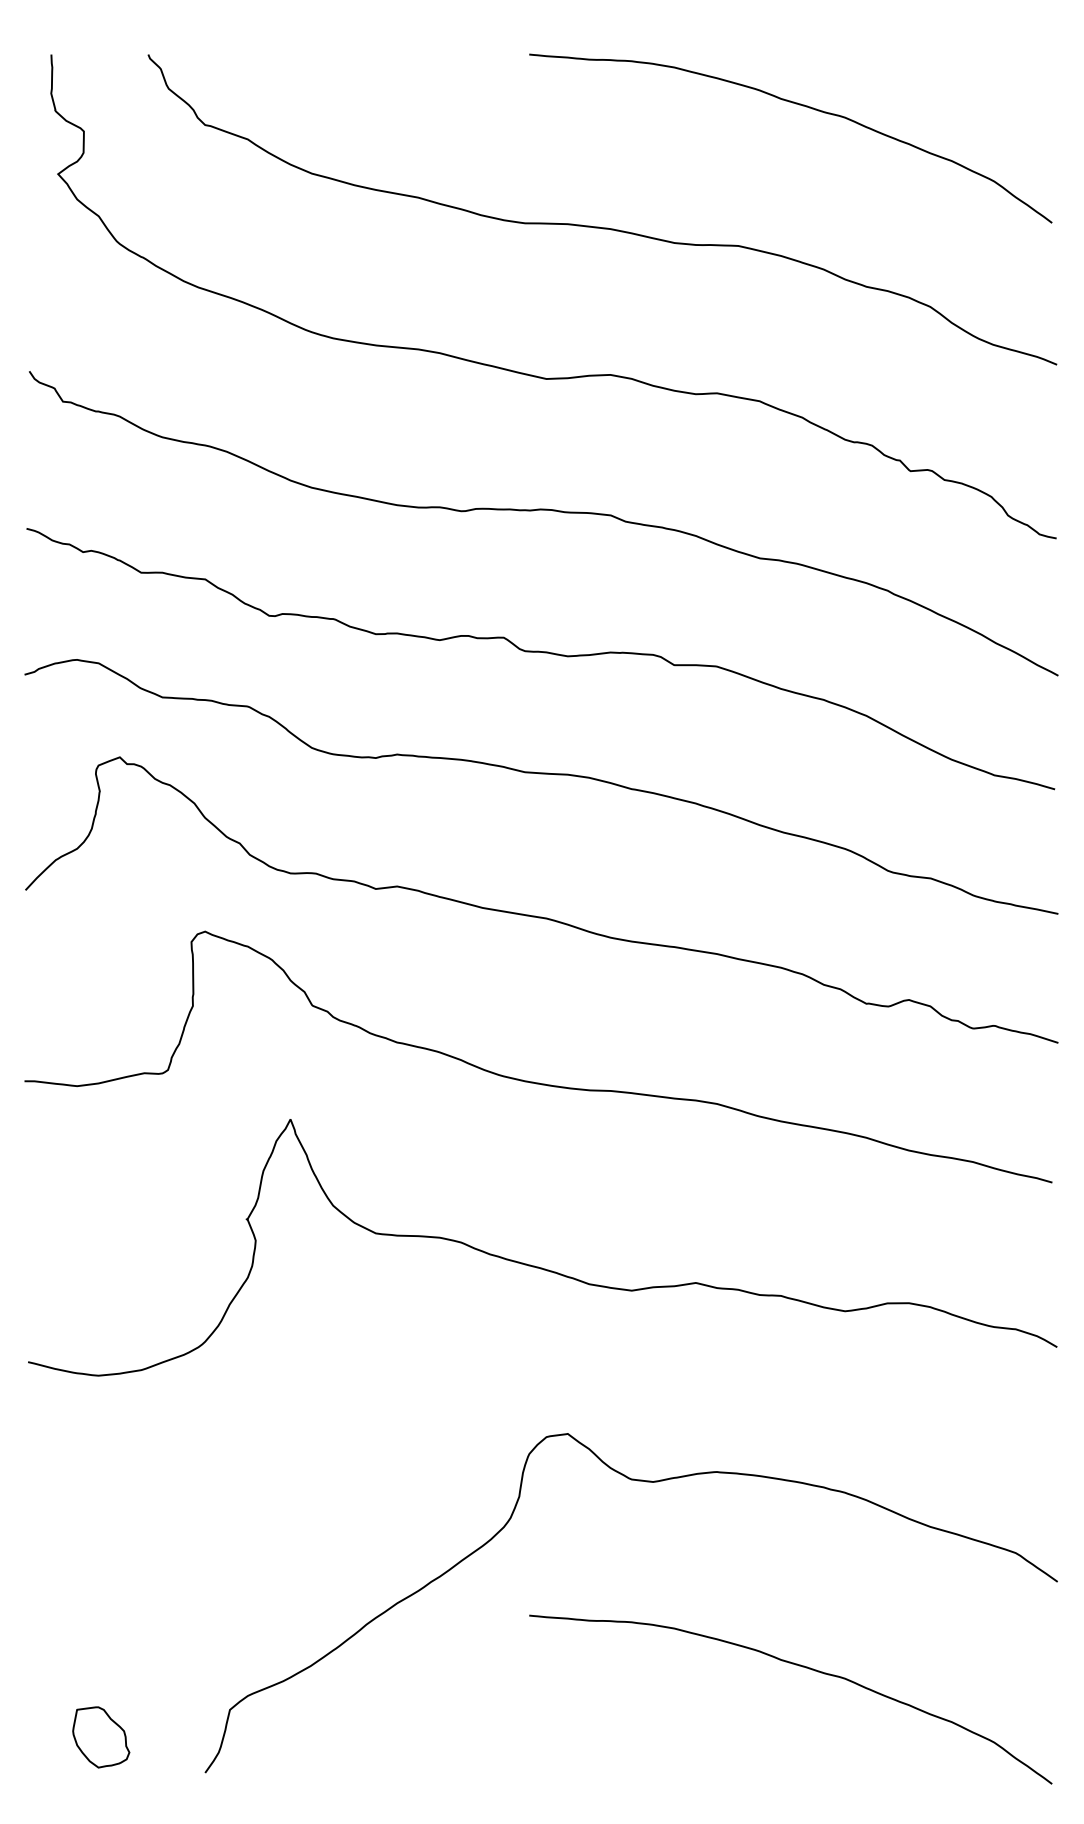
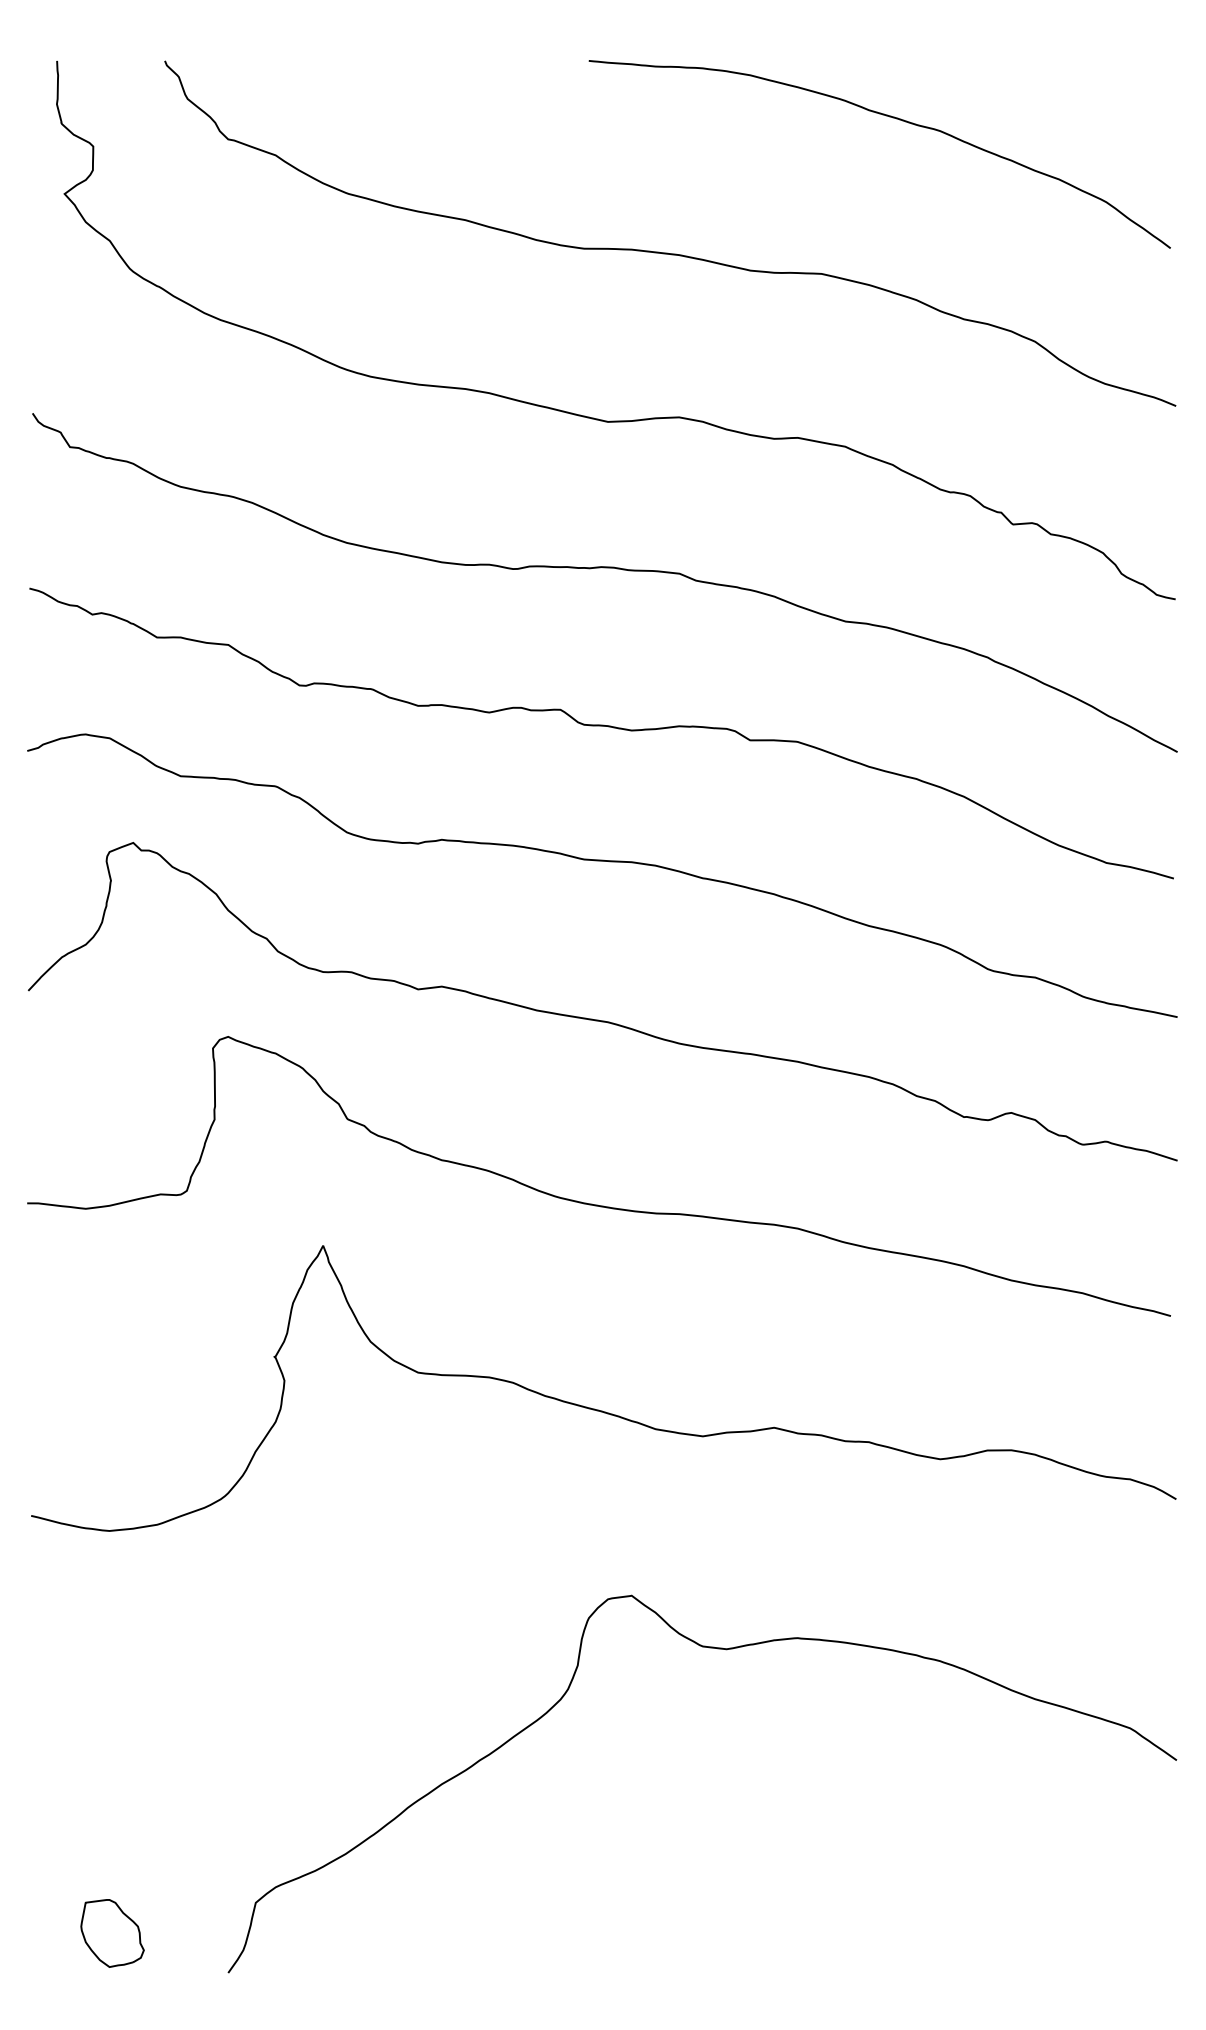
curve: (802, 1667) -> (892, 1855), removed

